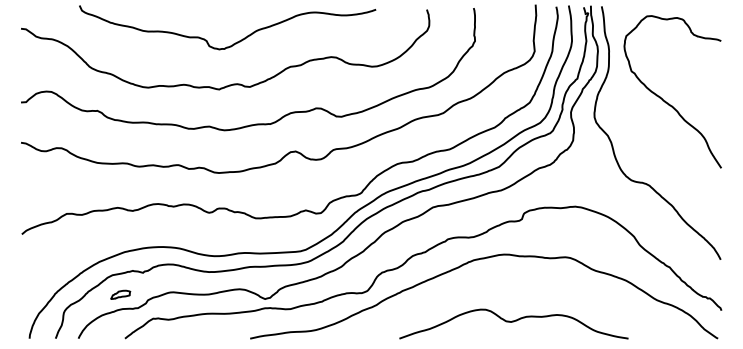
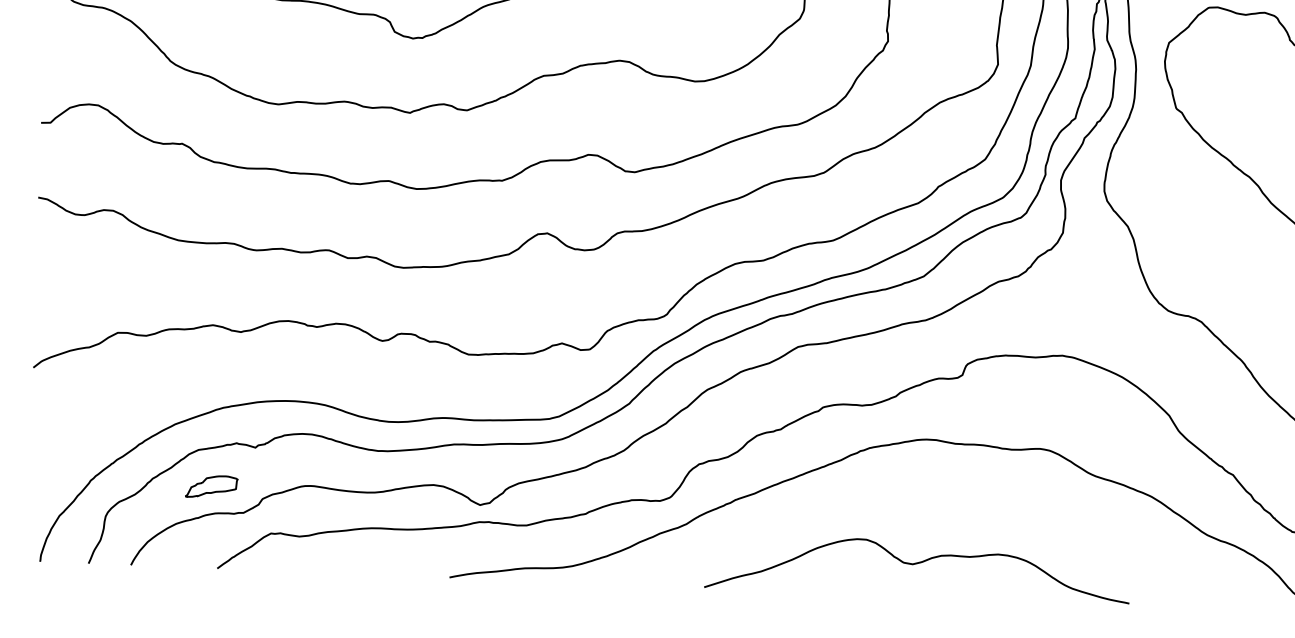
part: (120, 294) -> (212, 486), size x1.43
curve: (513, 322) -> (917, 565), moved

